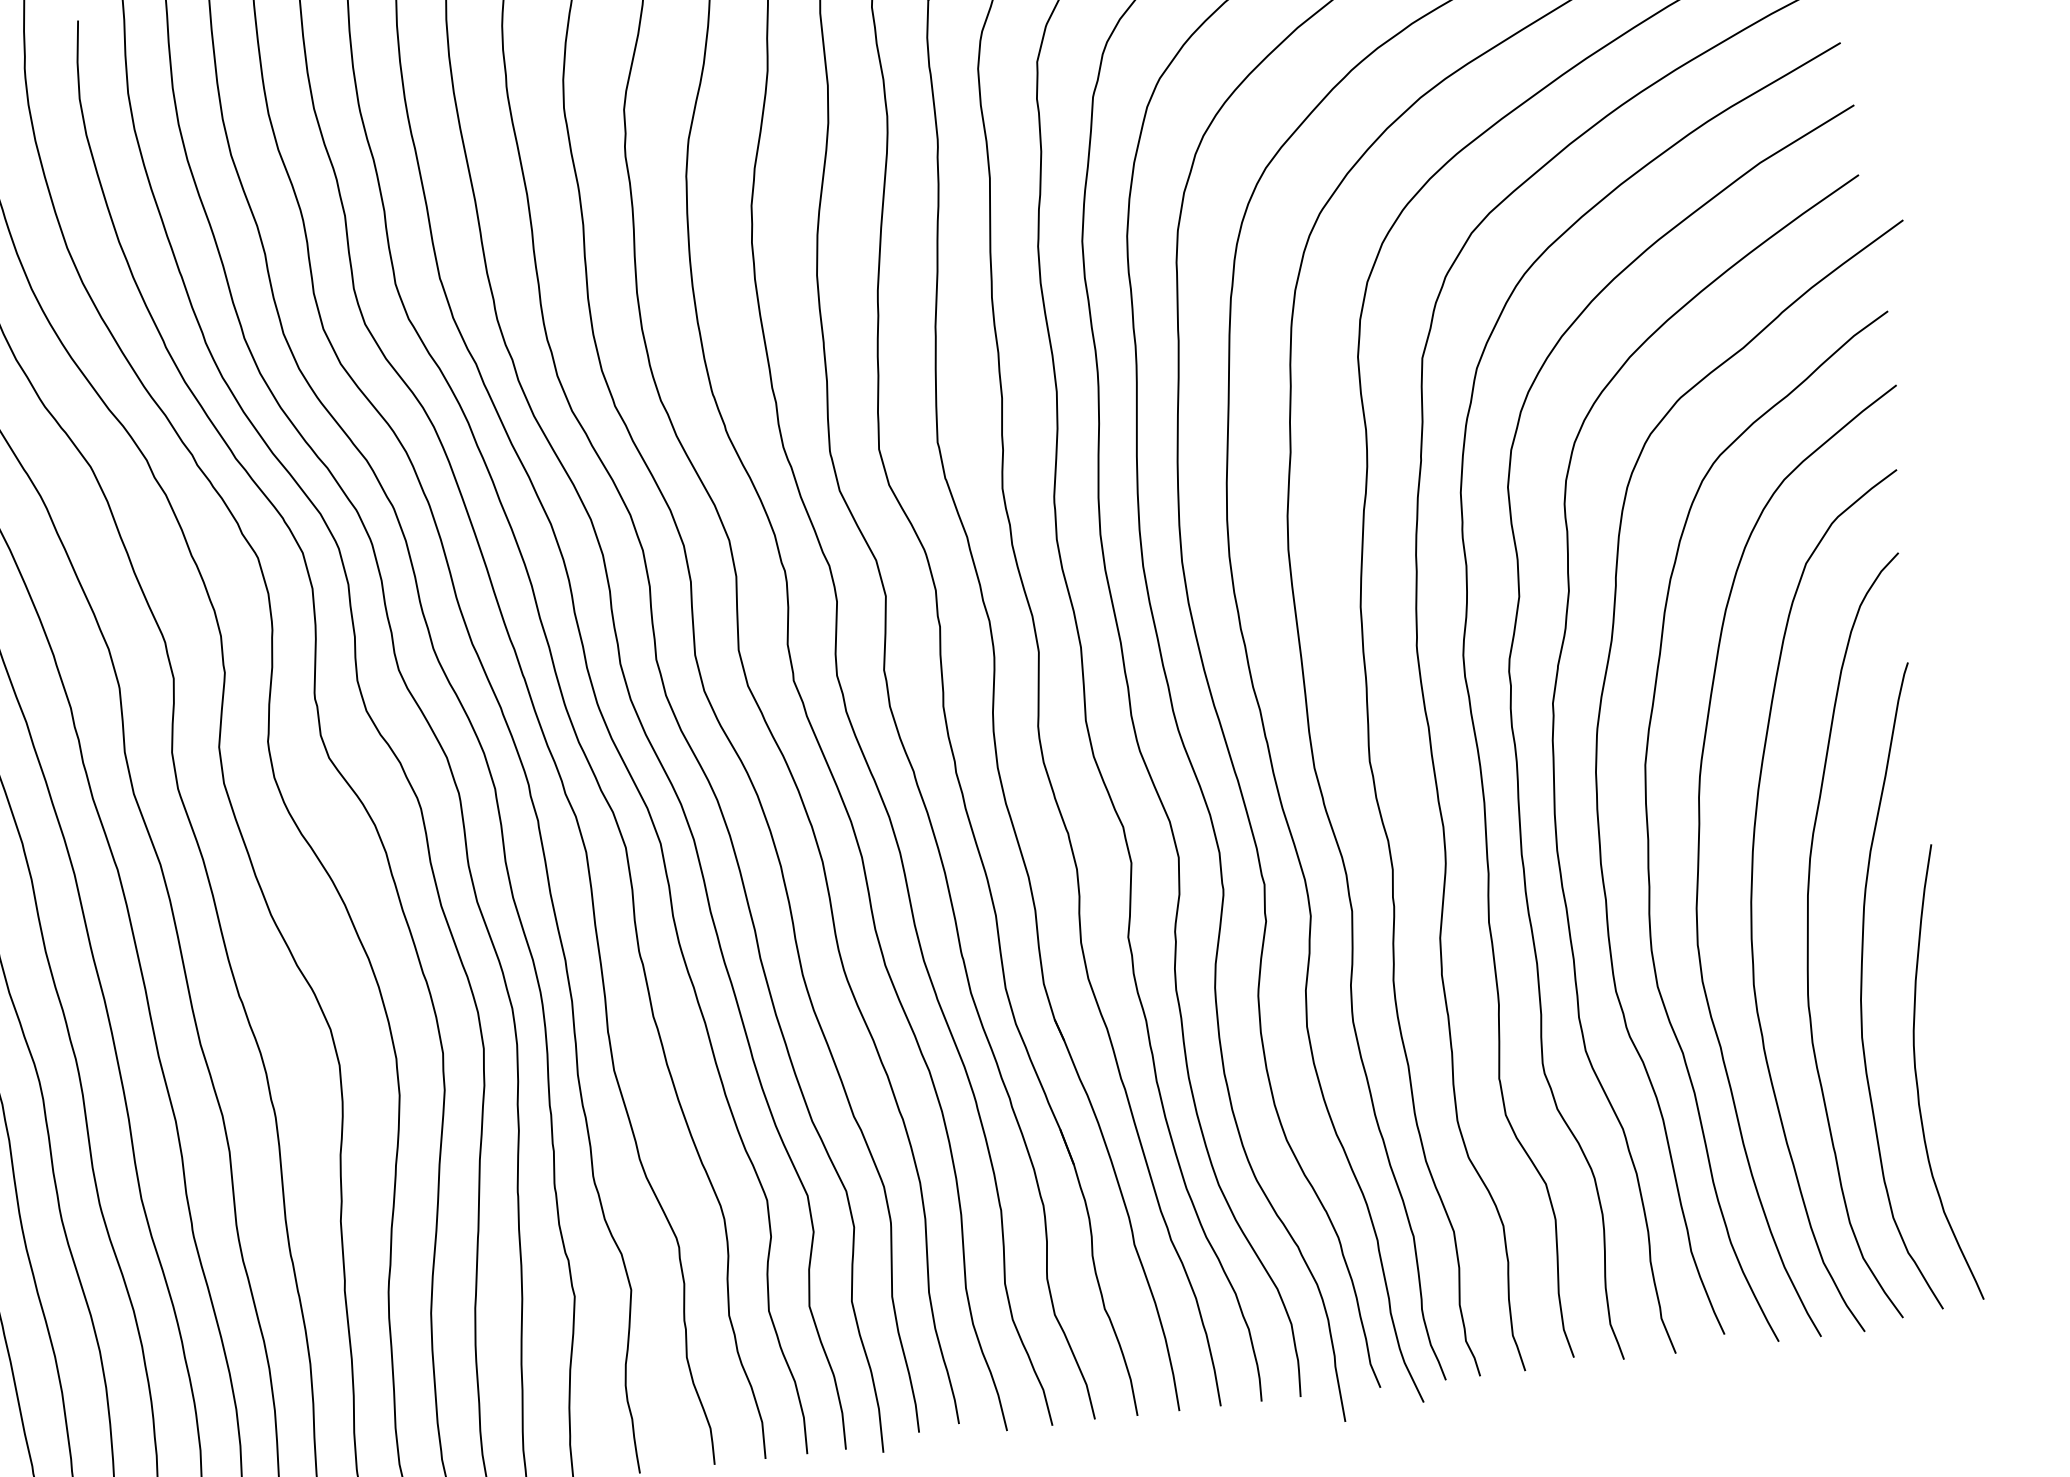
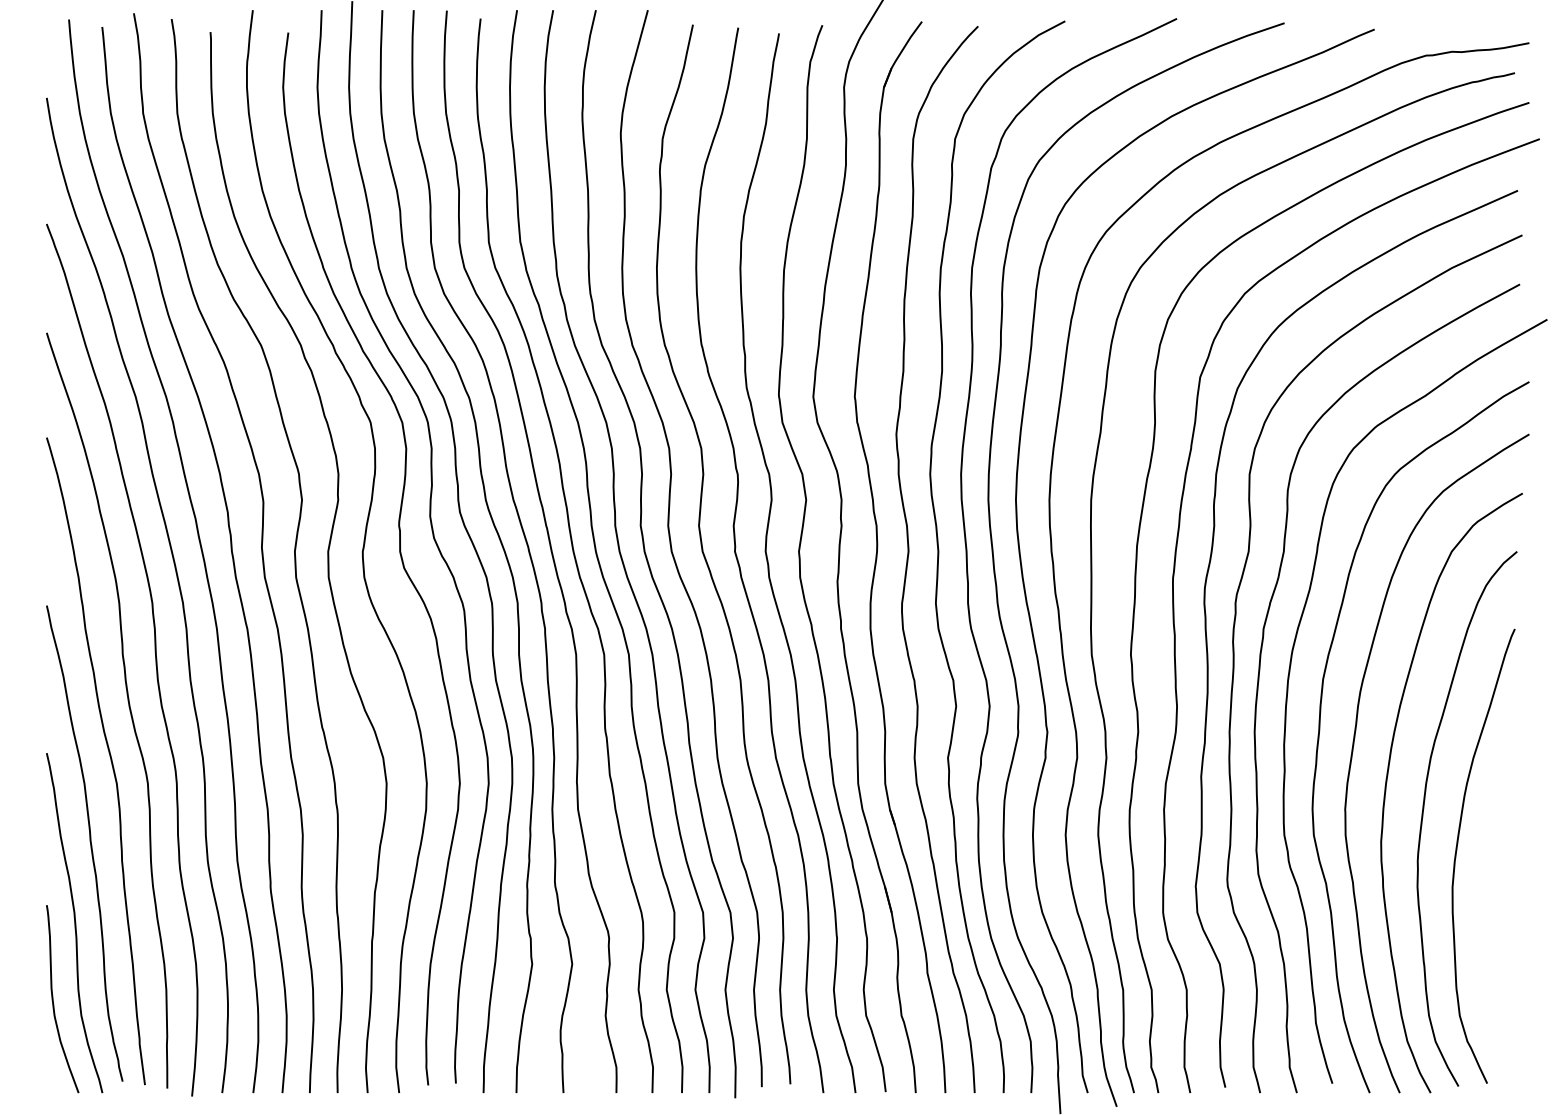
curve: (1917, 1075) -> (1488, 918), removed

